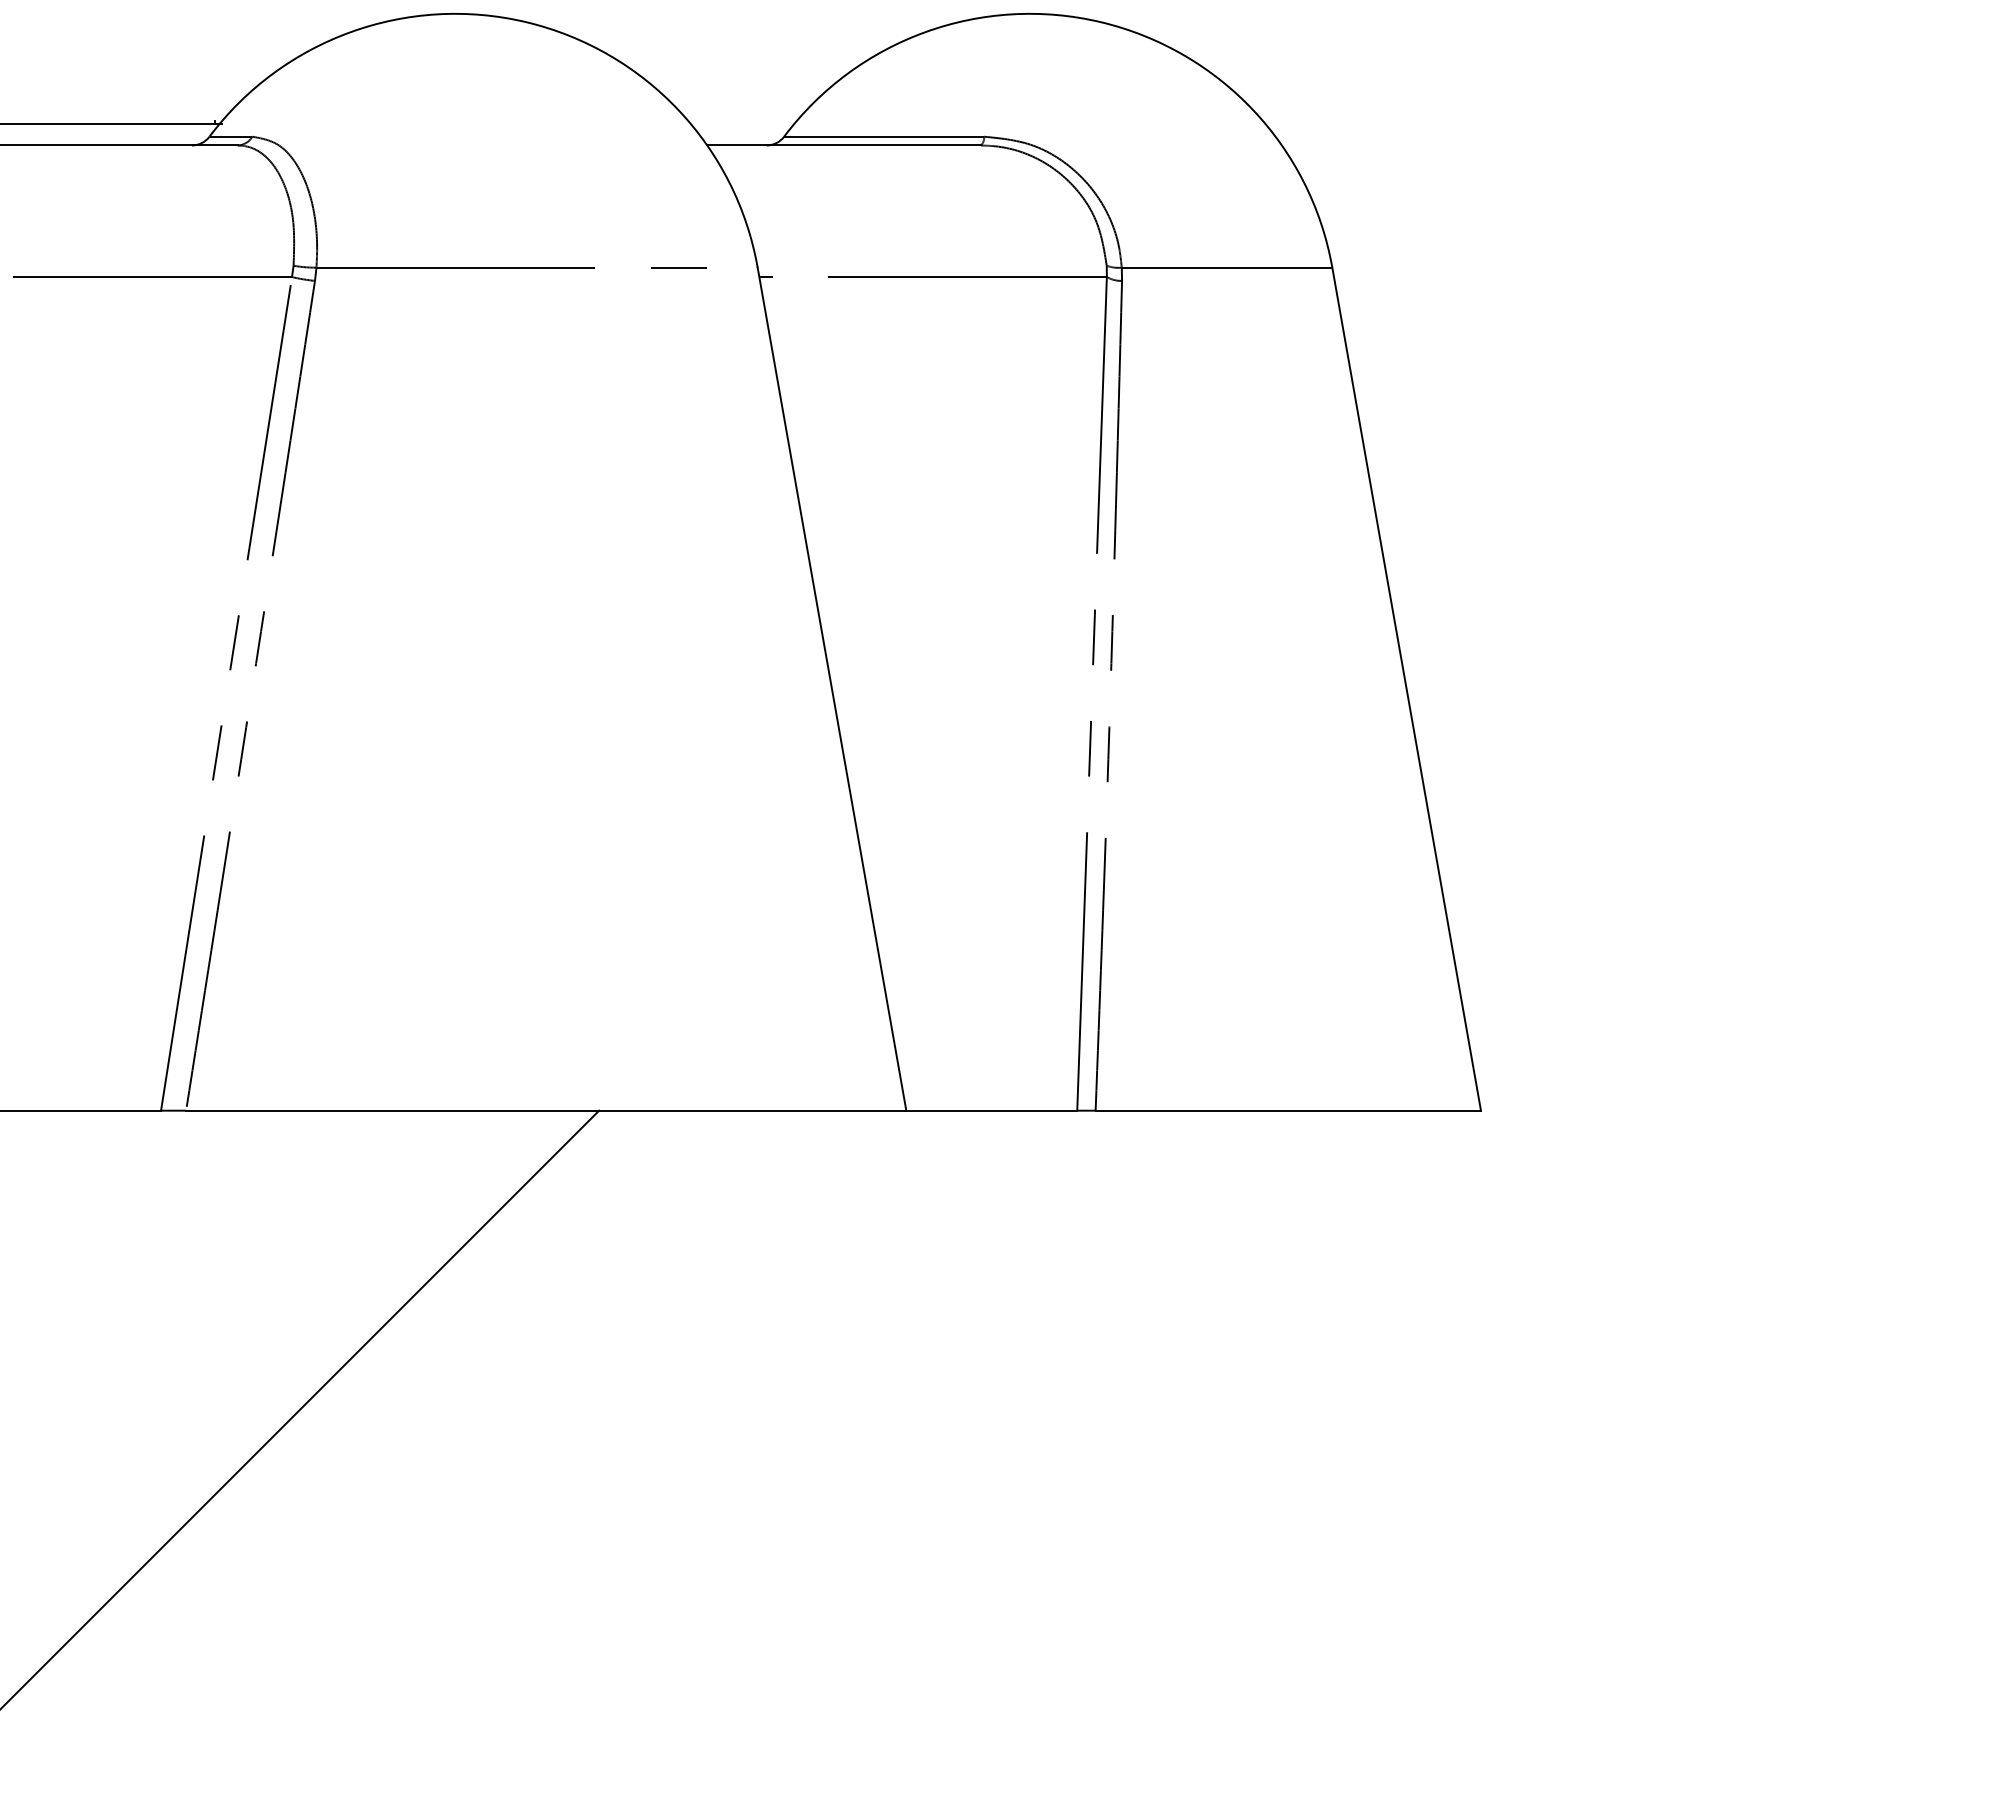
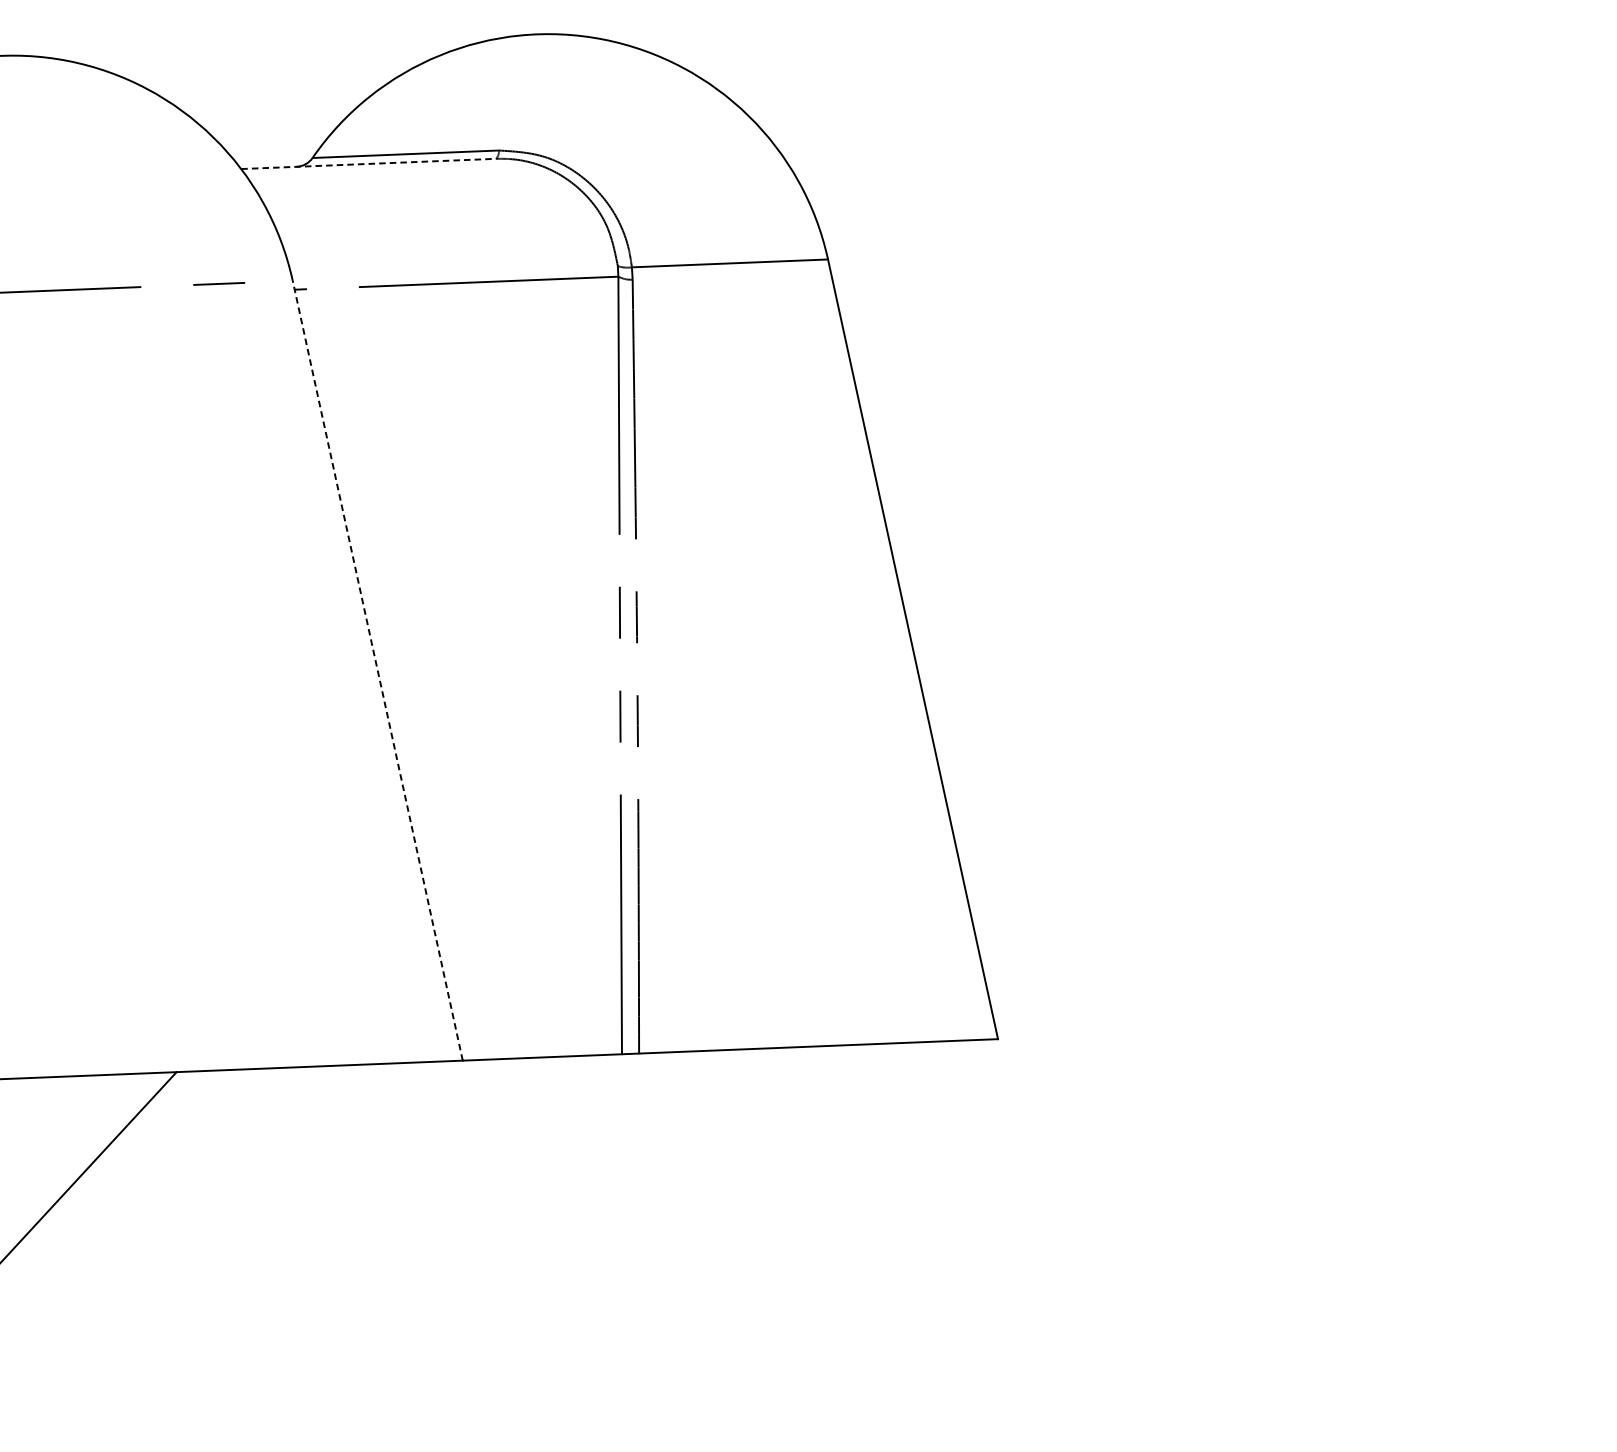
line: (844, 145) -> (369, 163), solid -> dashed
line: (831, 688) -> (377, 670), solid -> dashed

